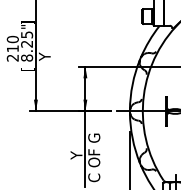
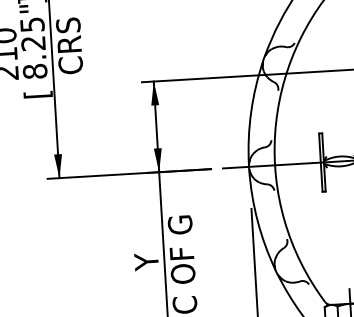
text: (44, 46) -> (68, 46), Y -> CRS

